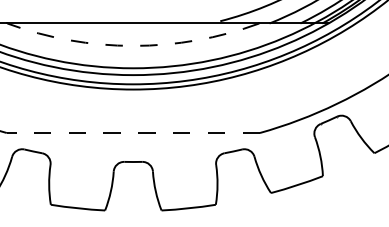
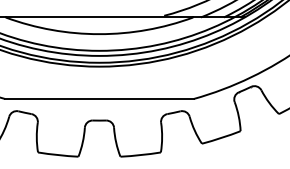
arc: (133, 46) -> (99, 34), dashed -> solid
line: (132, 133) -> (98, 99), dashed -> solid

